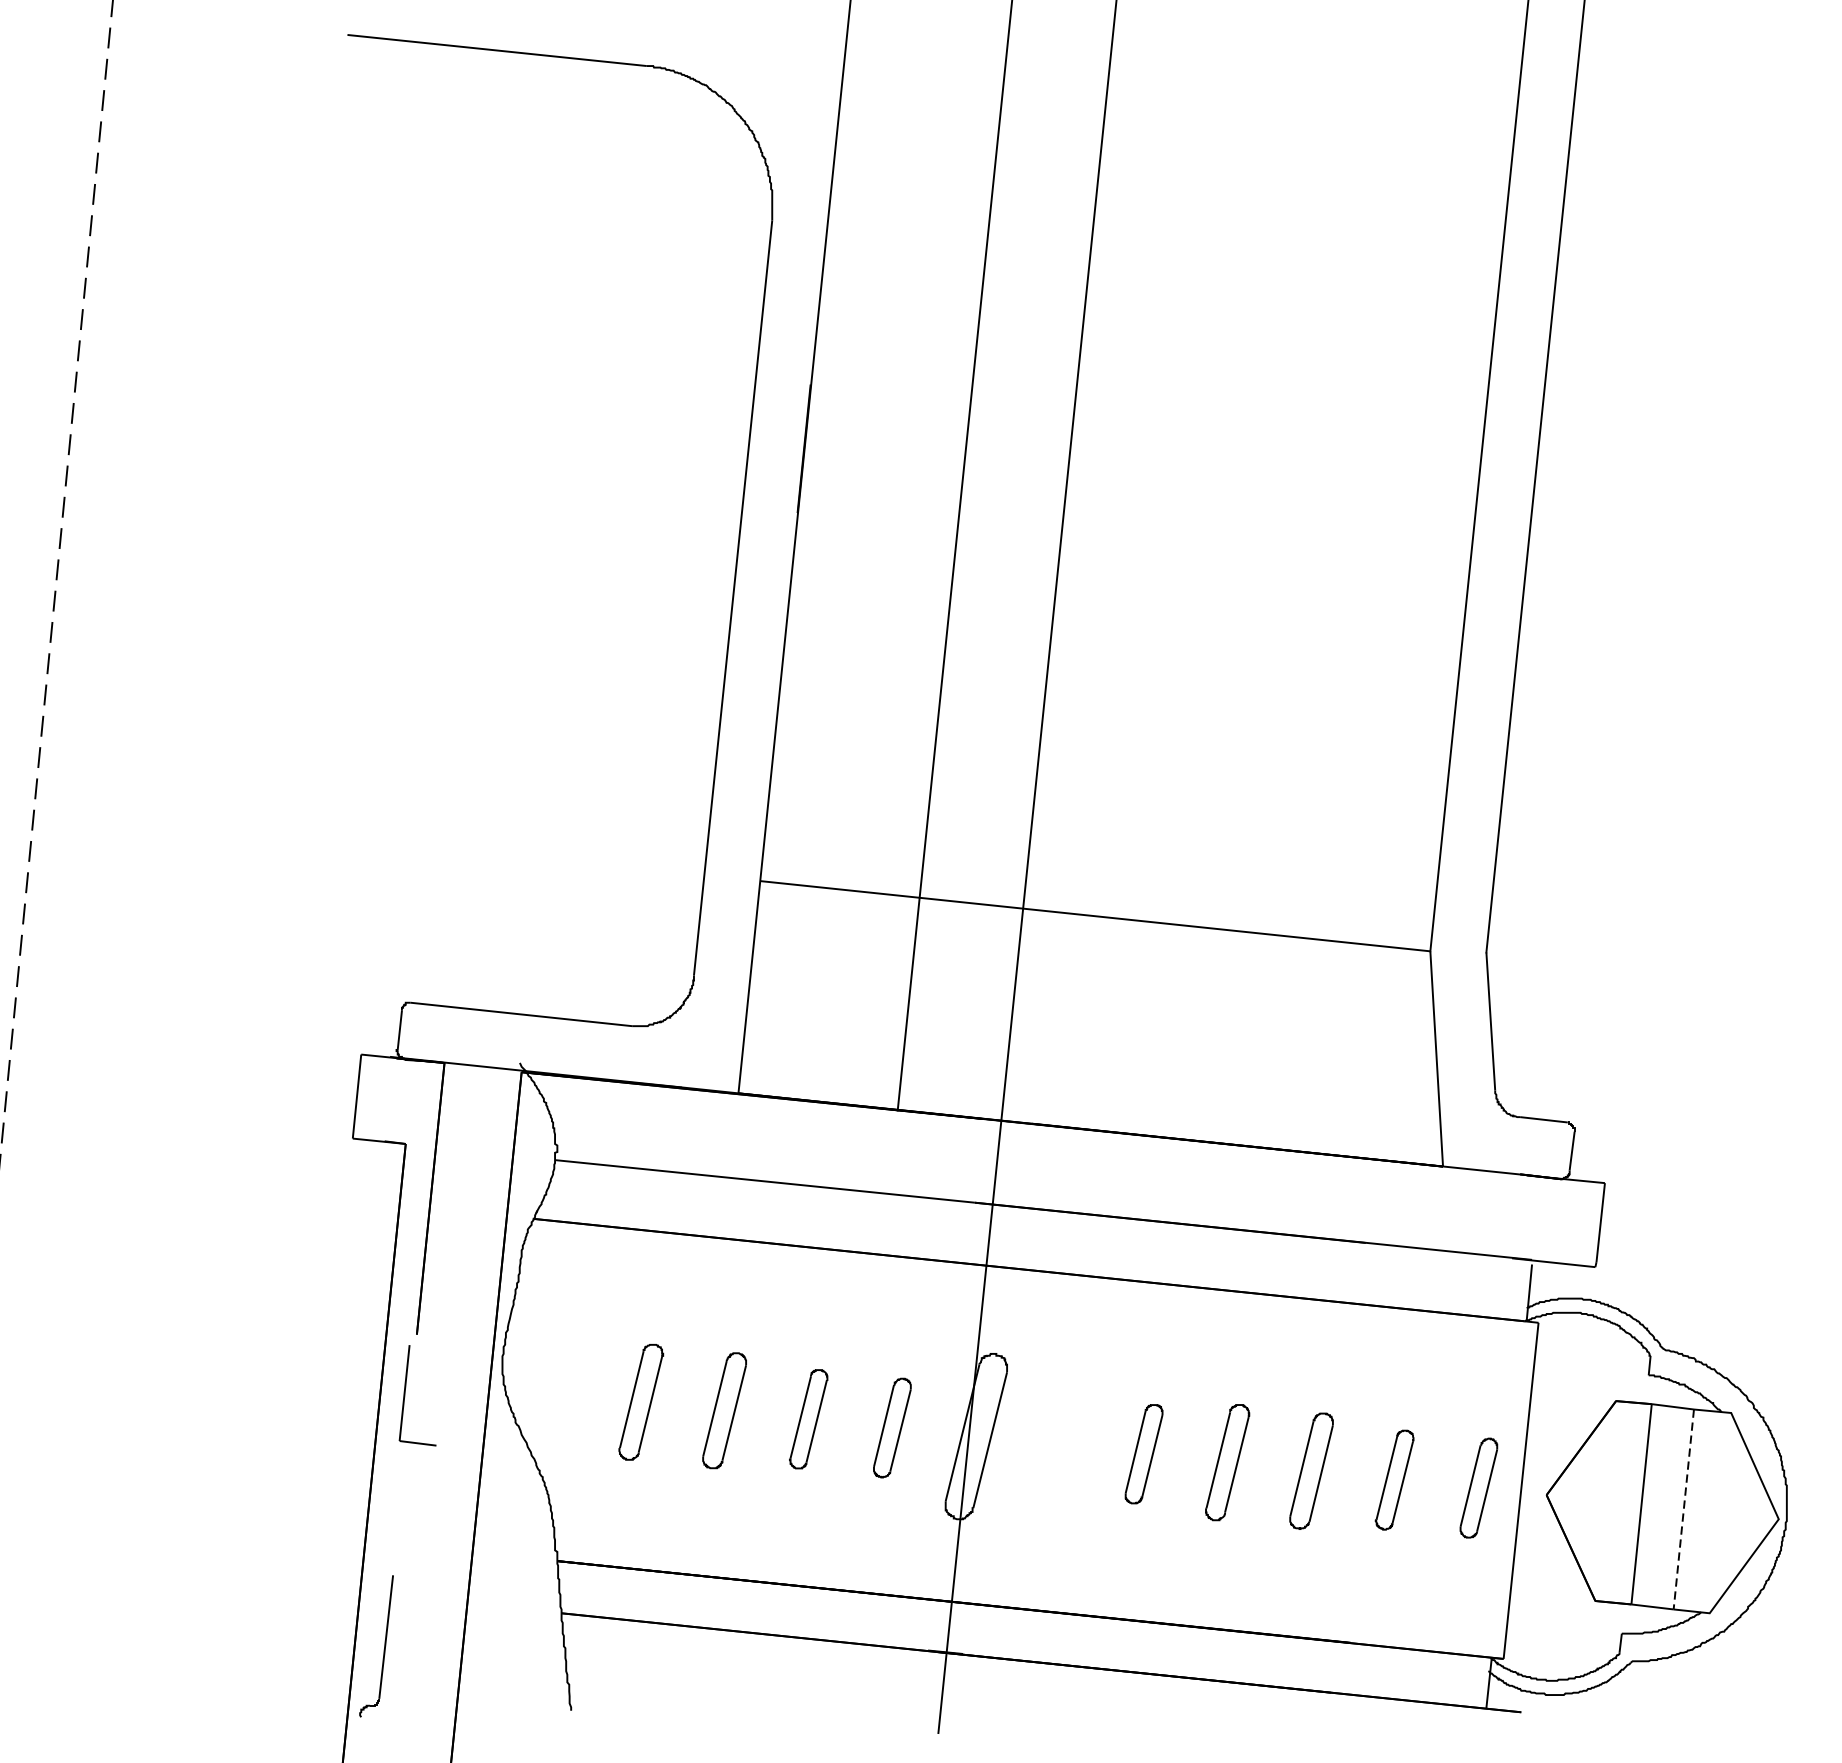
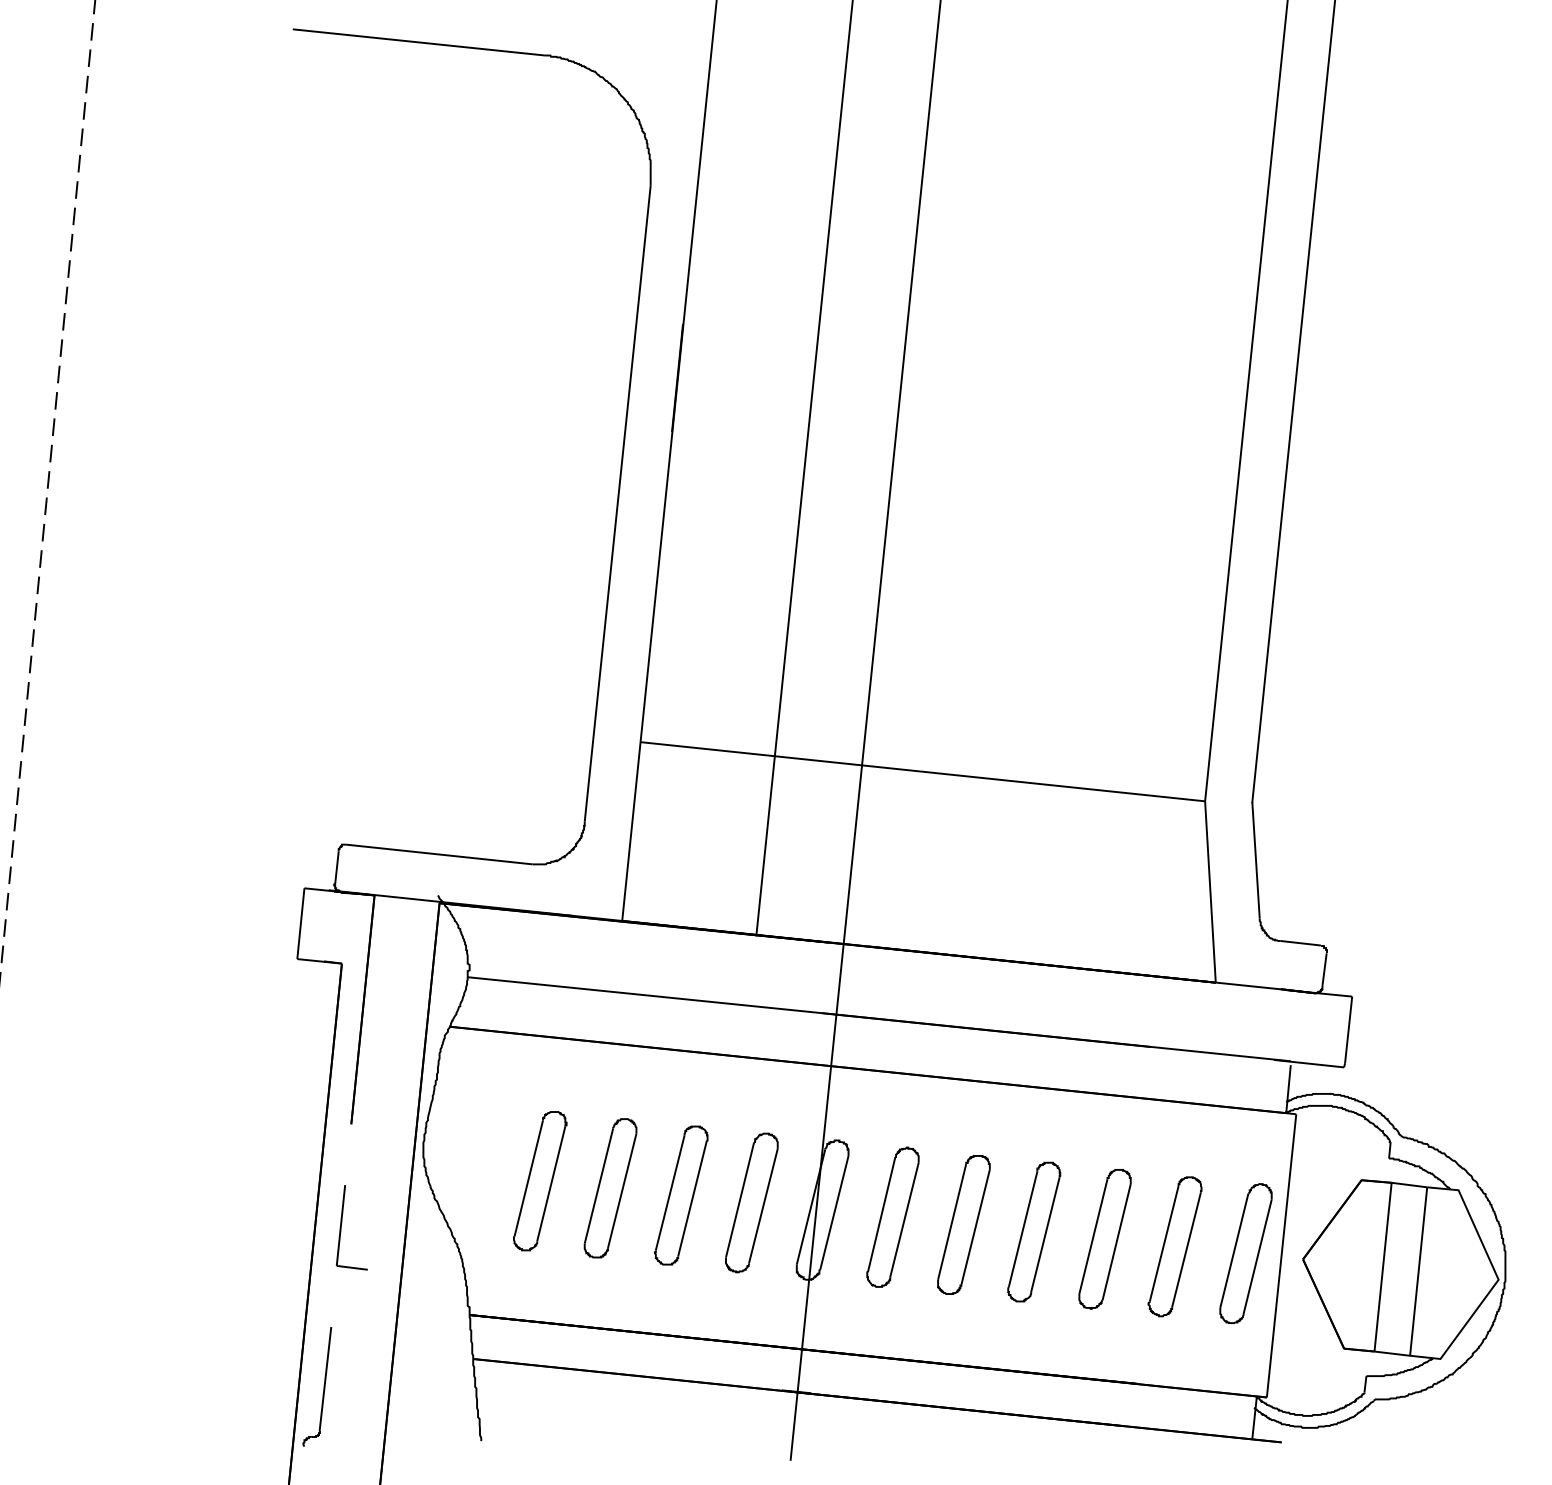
part: (406, 1390) -> (342, 1223), moved
part: (641, 1402) -> (540, 1181), size x1.43
part: (724, 1410) -> (610, 1188), size x1.43
part: (808, 1419) -> (681, 1195), size x1.67
part: (891, 1427) -> (751, 1202), size x1.67
part: (1059, 1444) -> (892, 1216), added
part: (1143, 1453) -> (963, 1224), size x1.67
part: (1227, 1461) -> (1034, 1231), size x1.43
part: (1310, 1471) -> (1104, 1239), size x1.43
part: (1394, 1479) -> (1174, 1246), size x1.67
part: (1478, 1488) -> (1245, 1253), size x1.67
line: (1683, 1509) -> (1418, 1271), dashed -> solid

